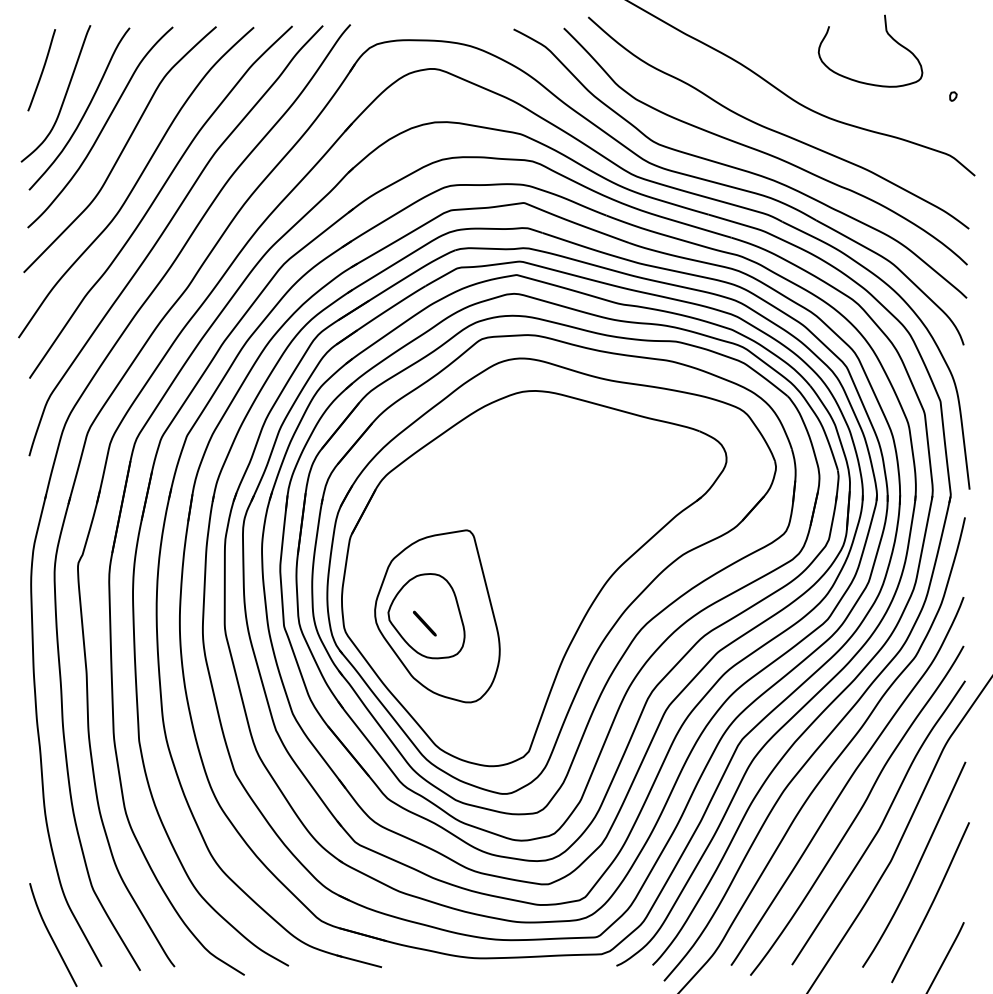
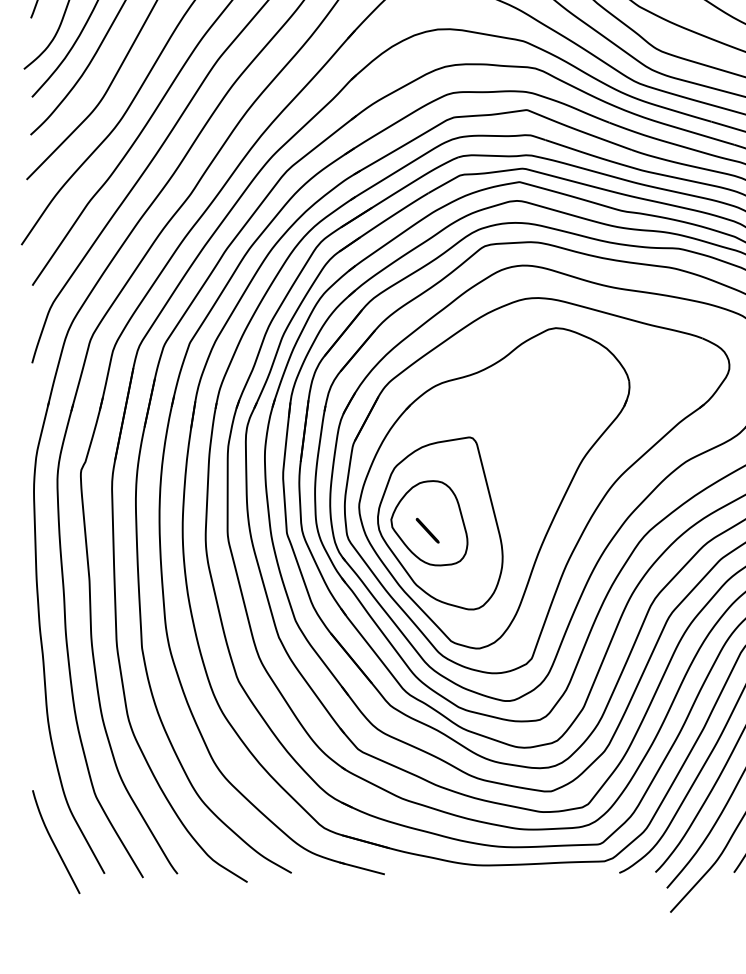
part: (491, 581) -> (494, 488), added

